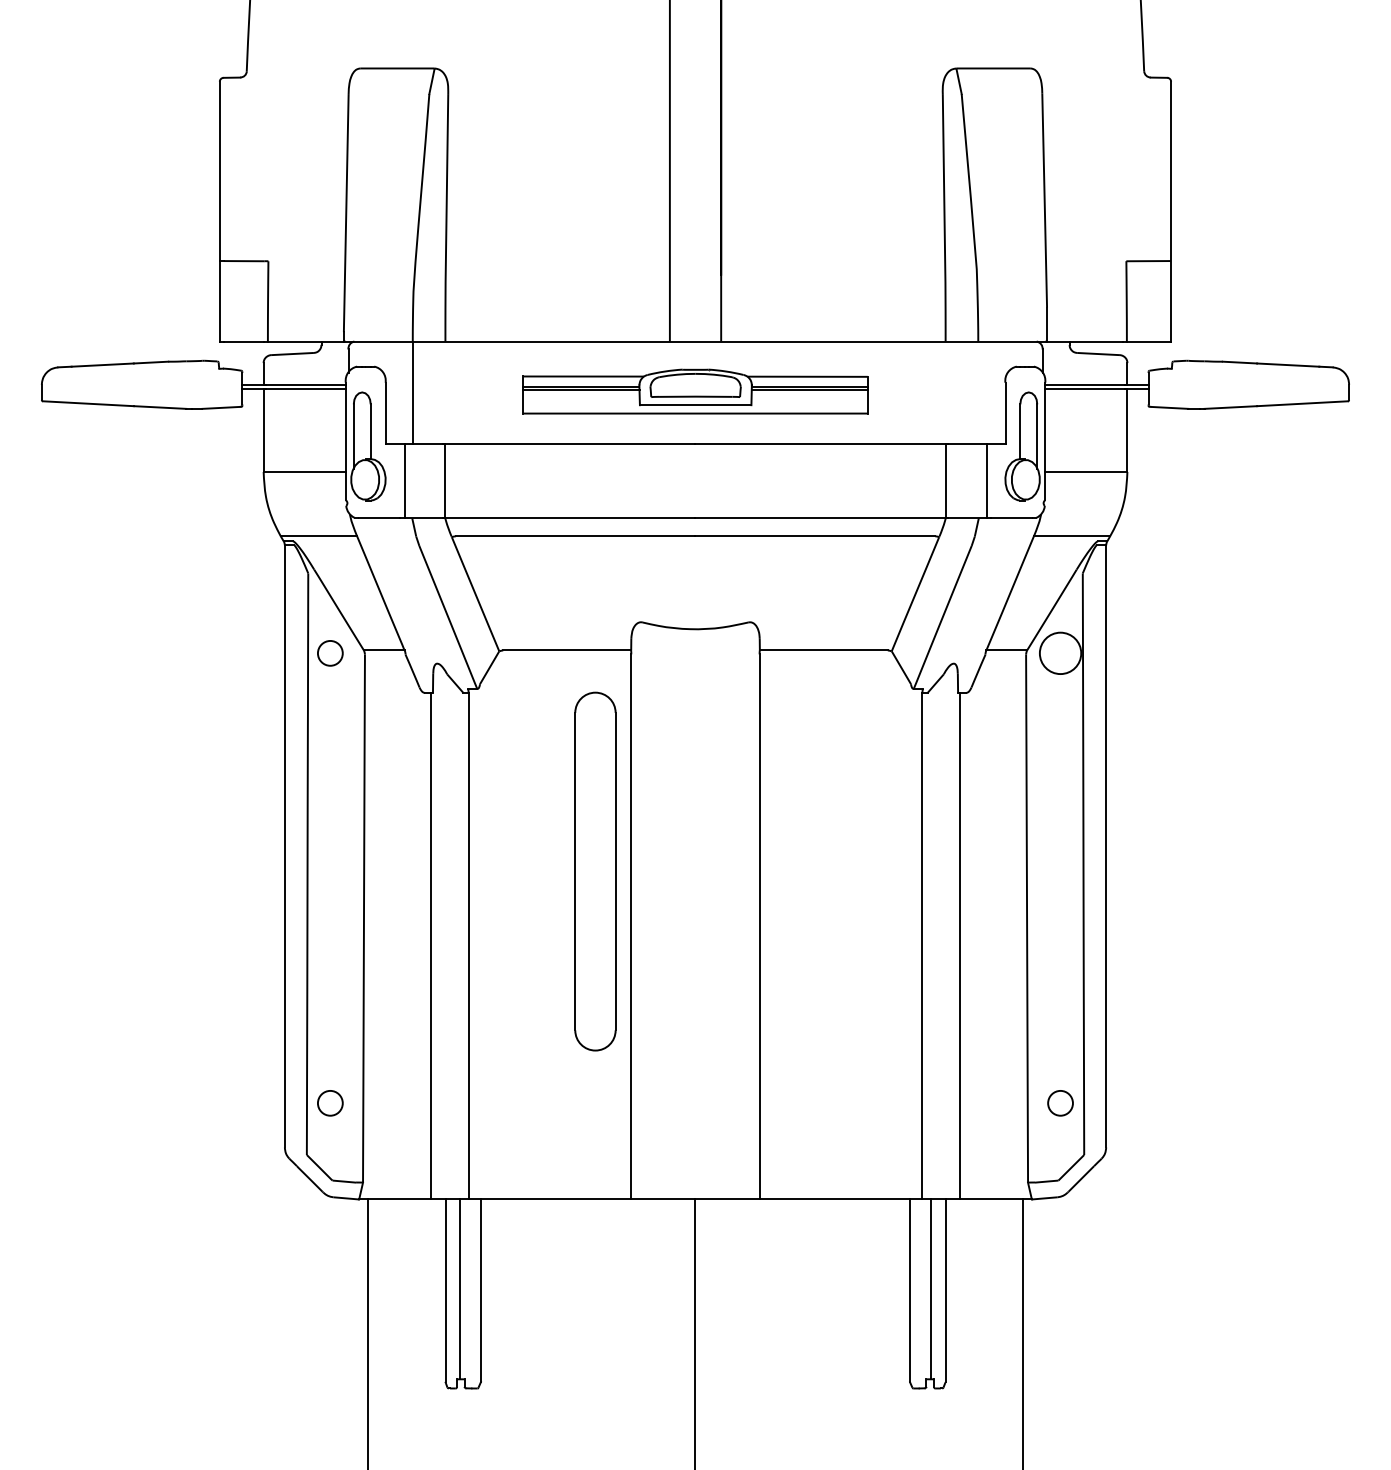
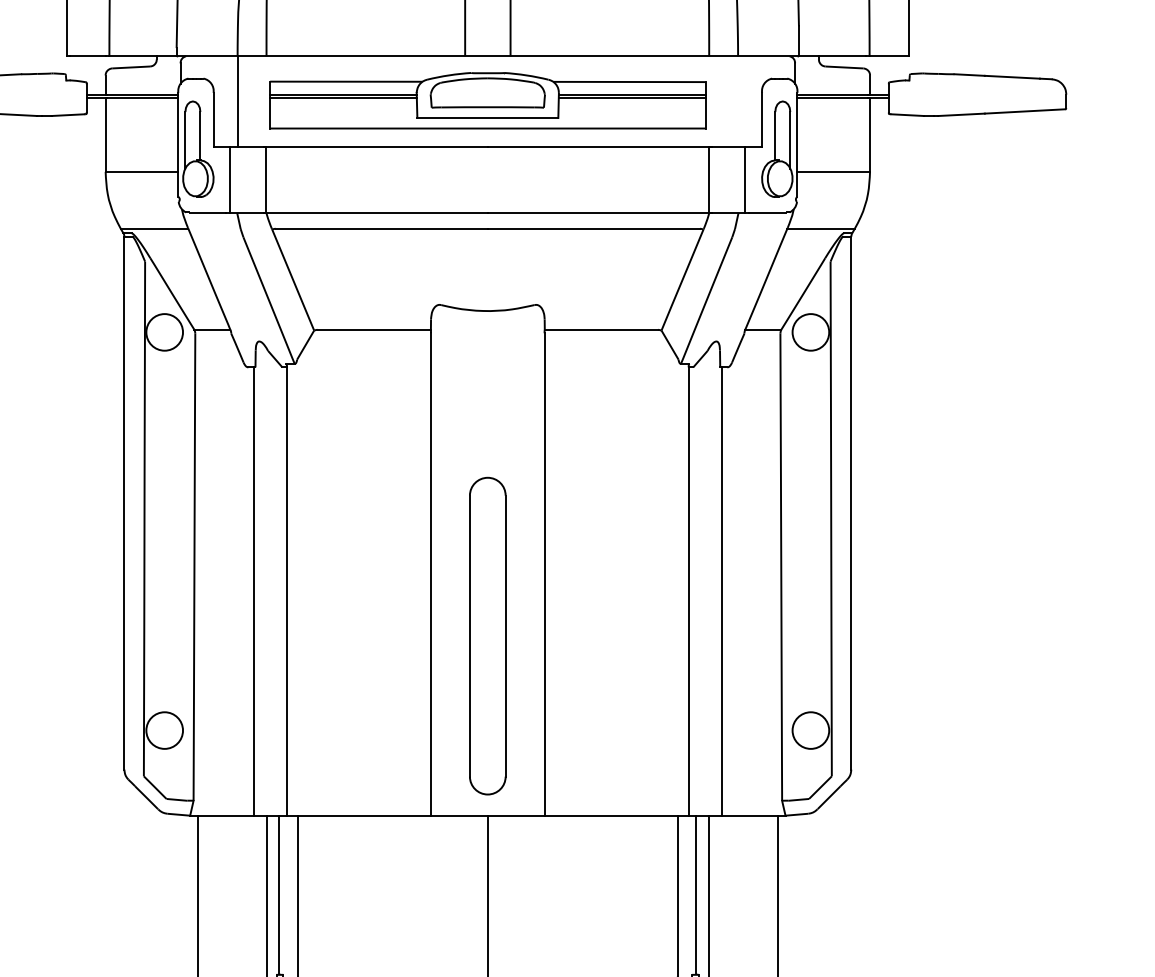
part: (695, 391) -> (487, 100), size x1.43
circle: (330, 653) -> (164, 332), size x1.67
part: (595, 871) -> (487, 636), moved
circle: (330, 1103) -> (164, 730), size x1.67
circle: (1060, 1103) -> (810, 730), size x1.67

